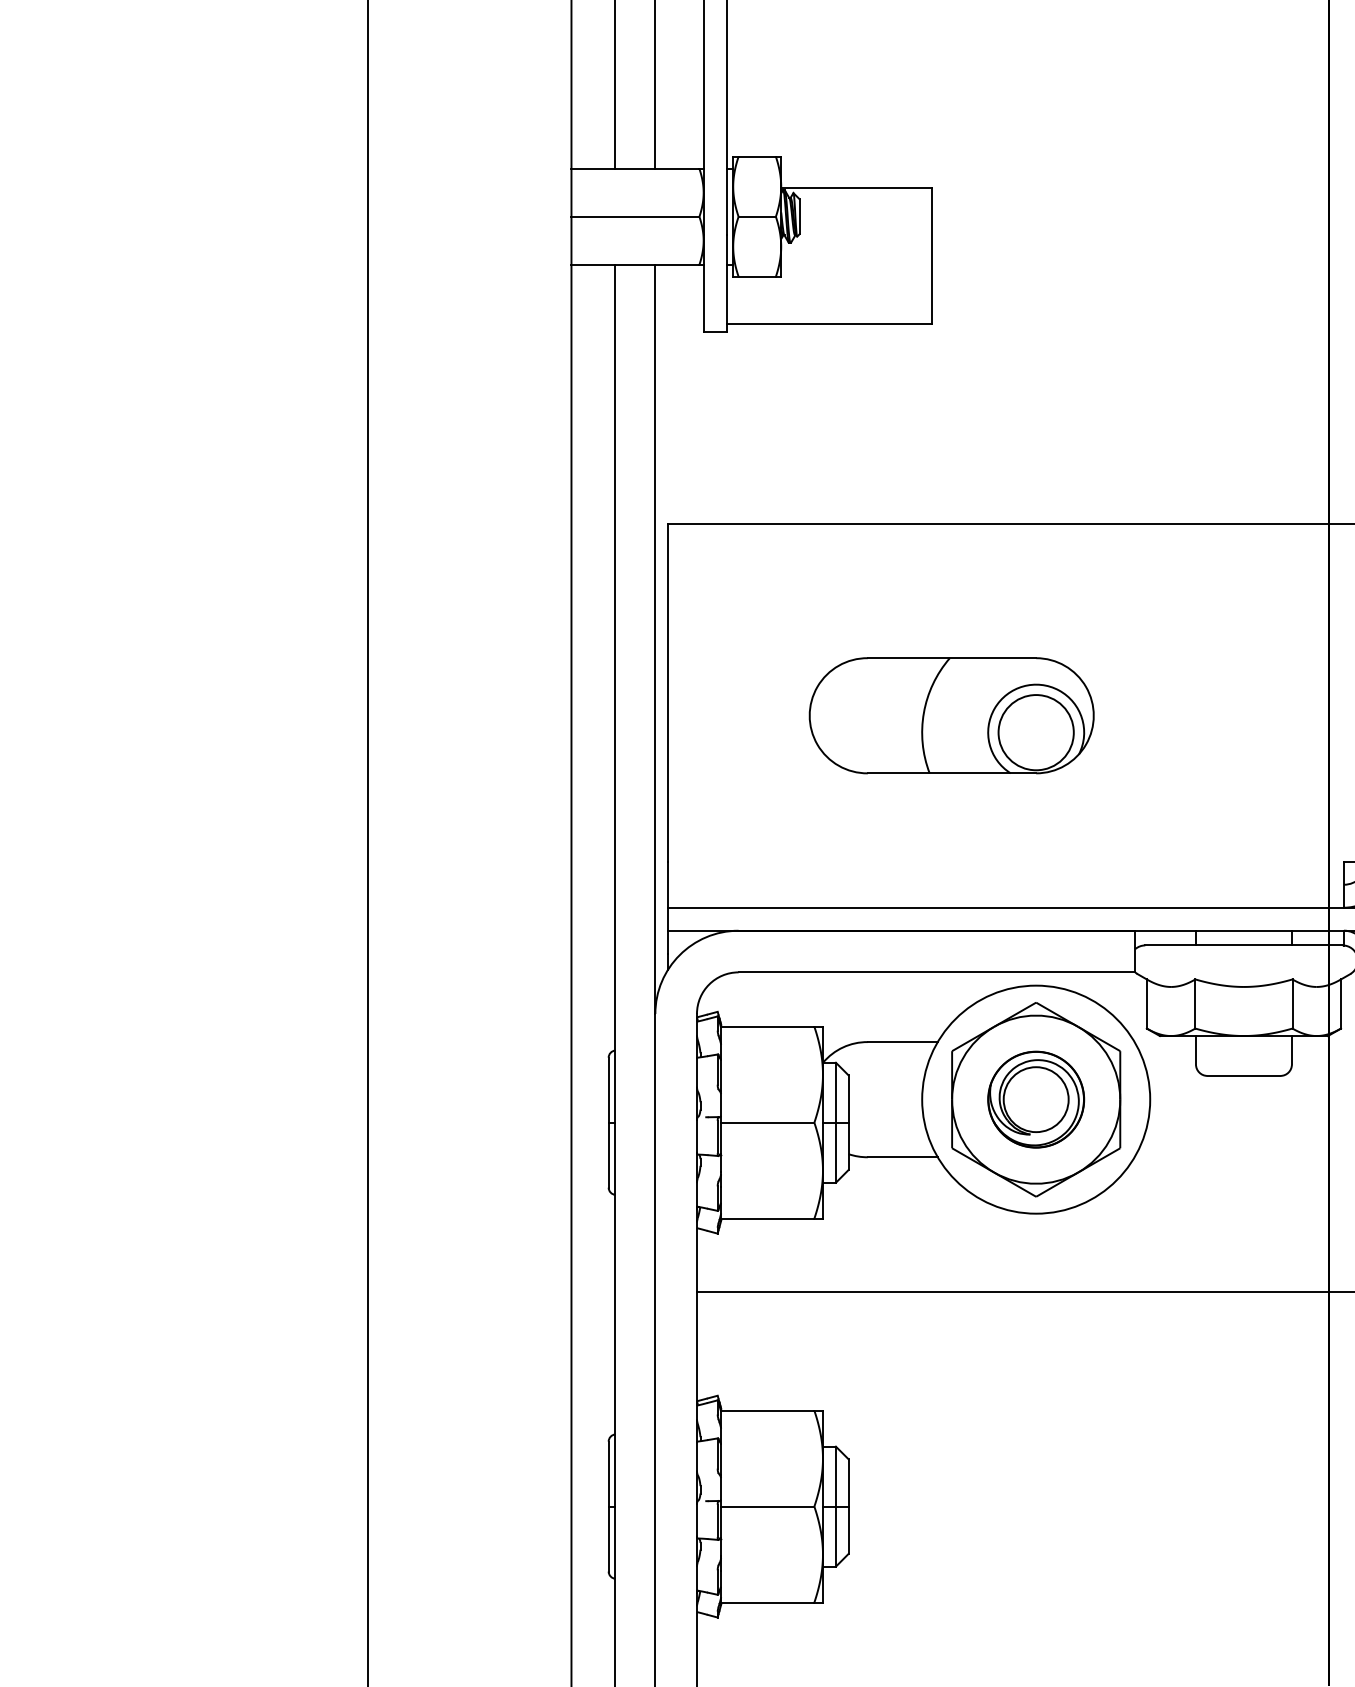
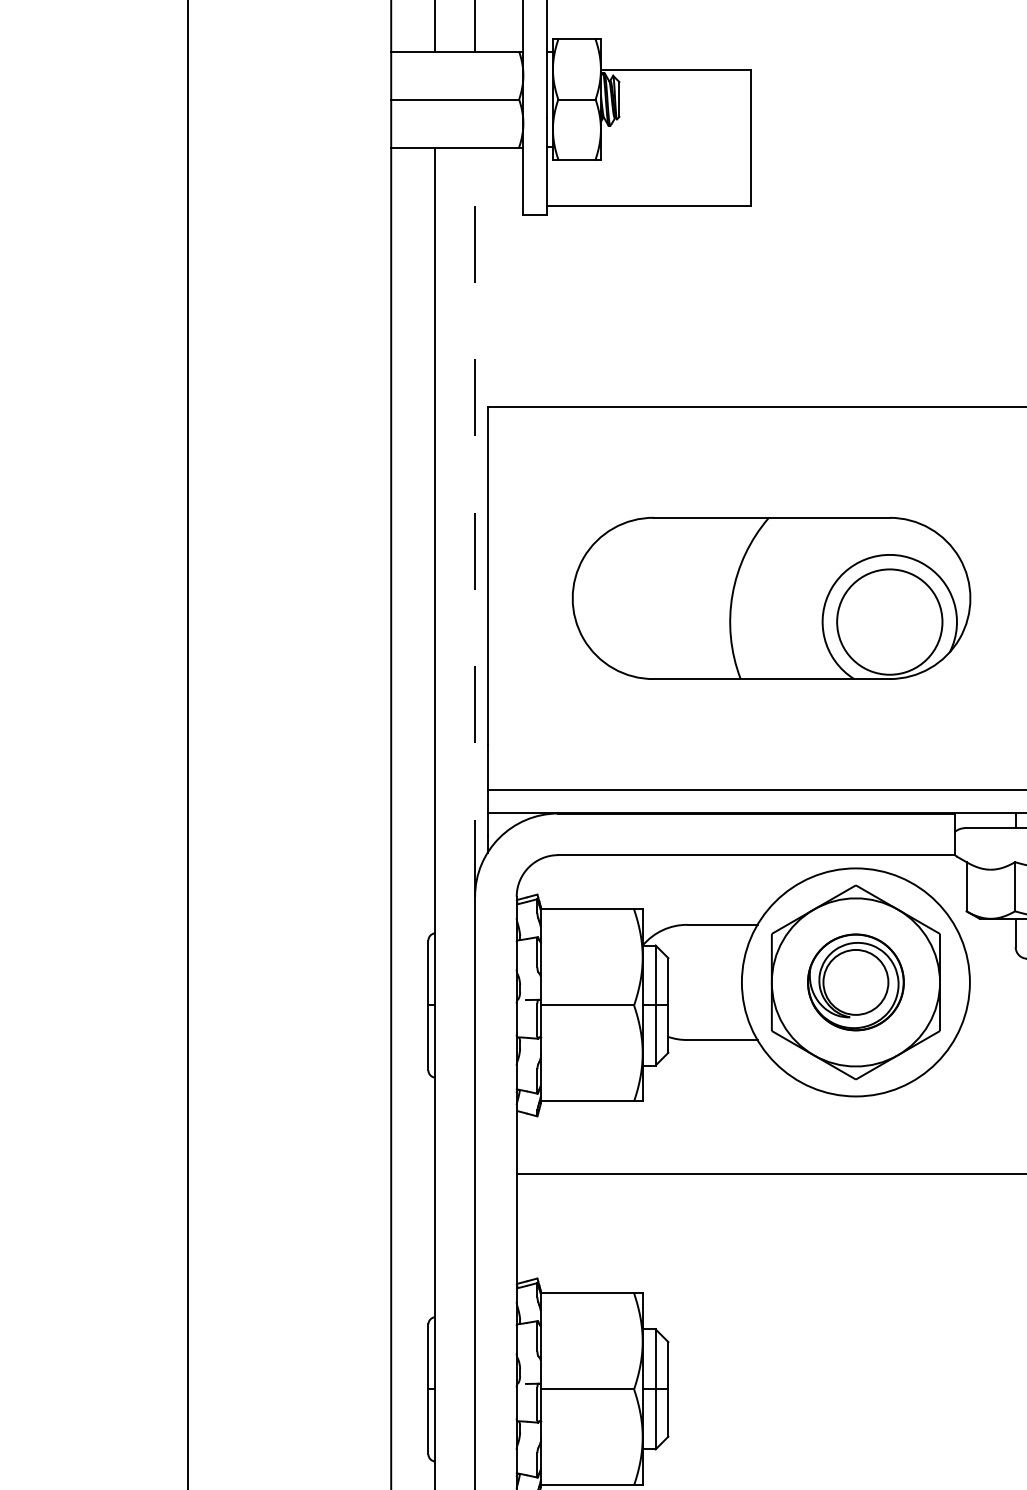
line: (655, 639) -> (475, 522), solid -> dashed
part: (951, 715) -> (771, 598), size x1.4

